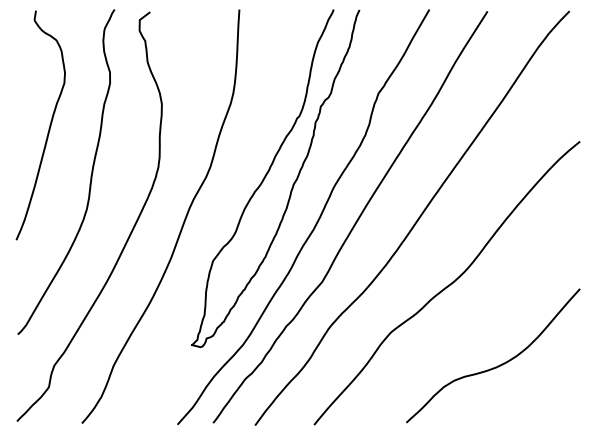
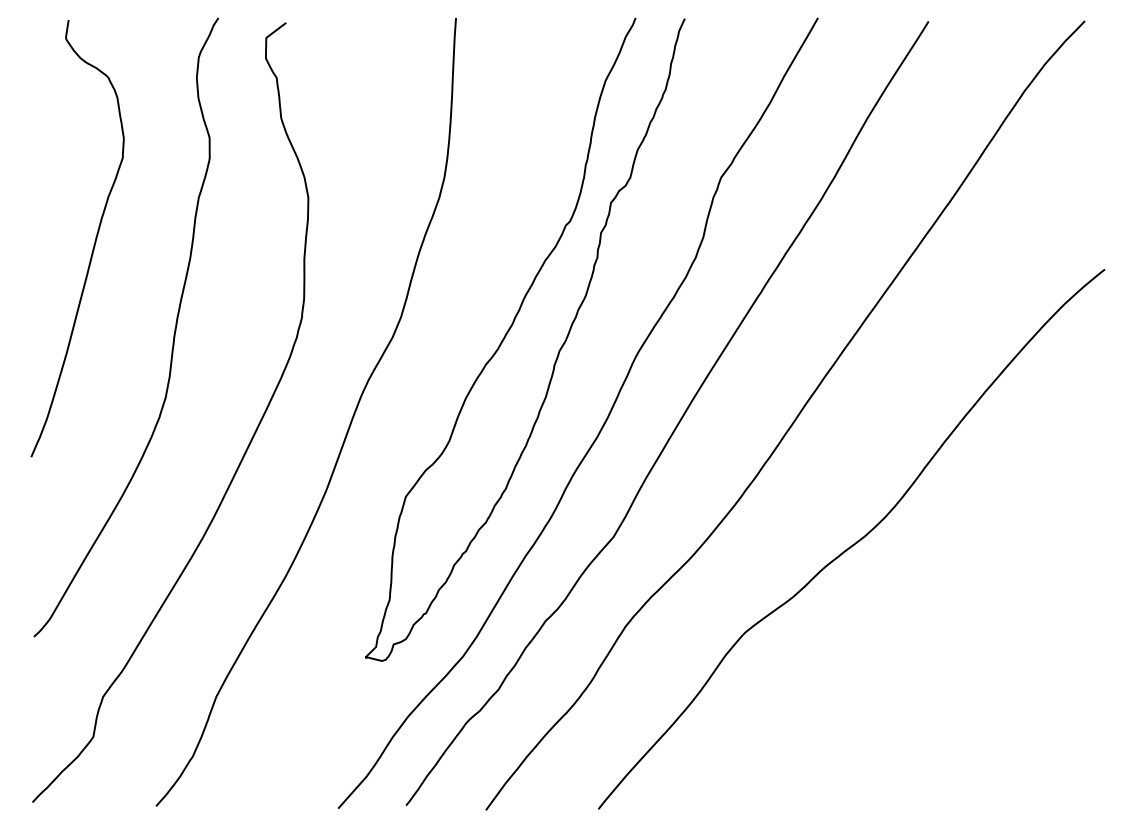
curve: (497, 365) -> (947, 695), removed

